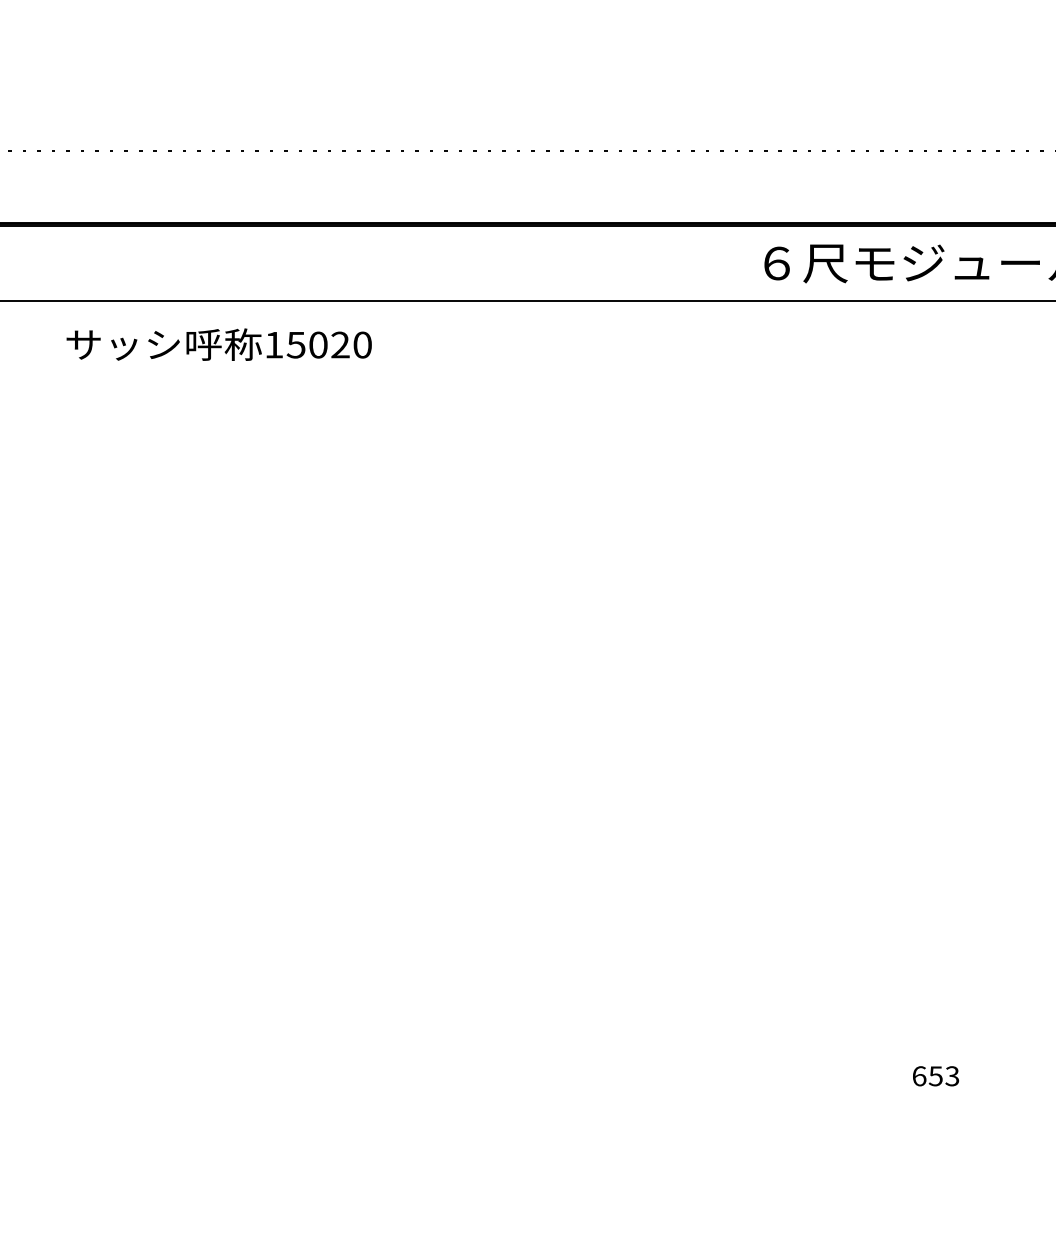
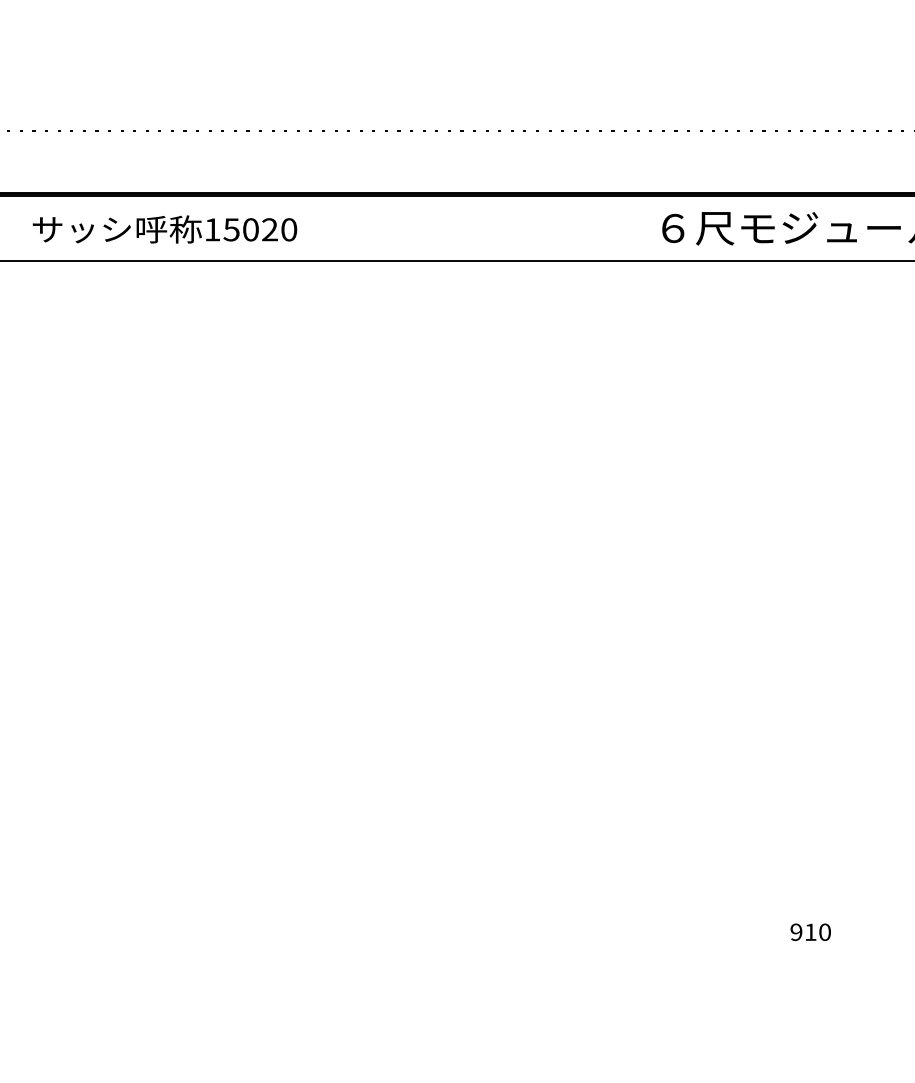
text: (218, 344) -> (164, 229), moved
text: (935, 1076) -> (810, 932), 653 -> 910

